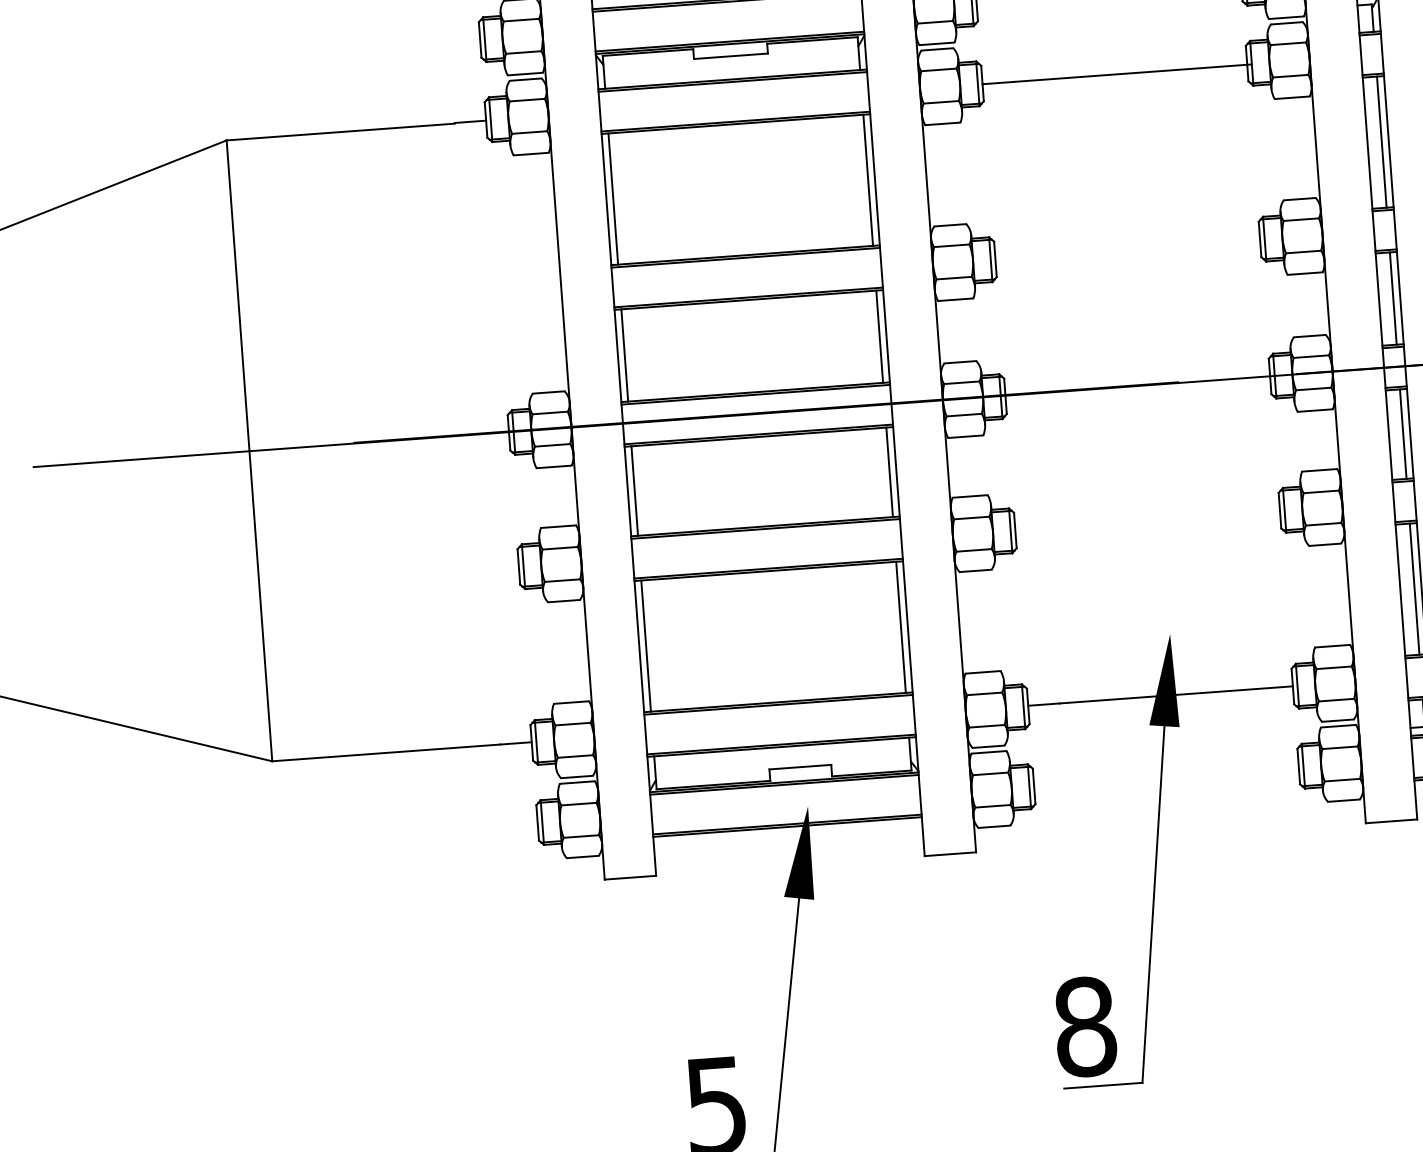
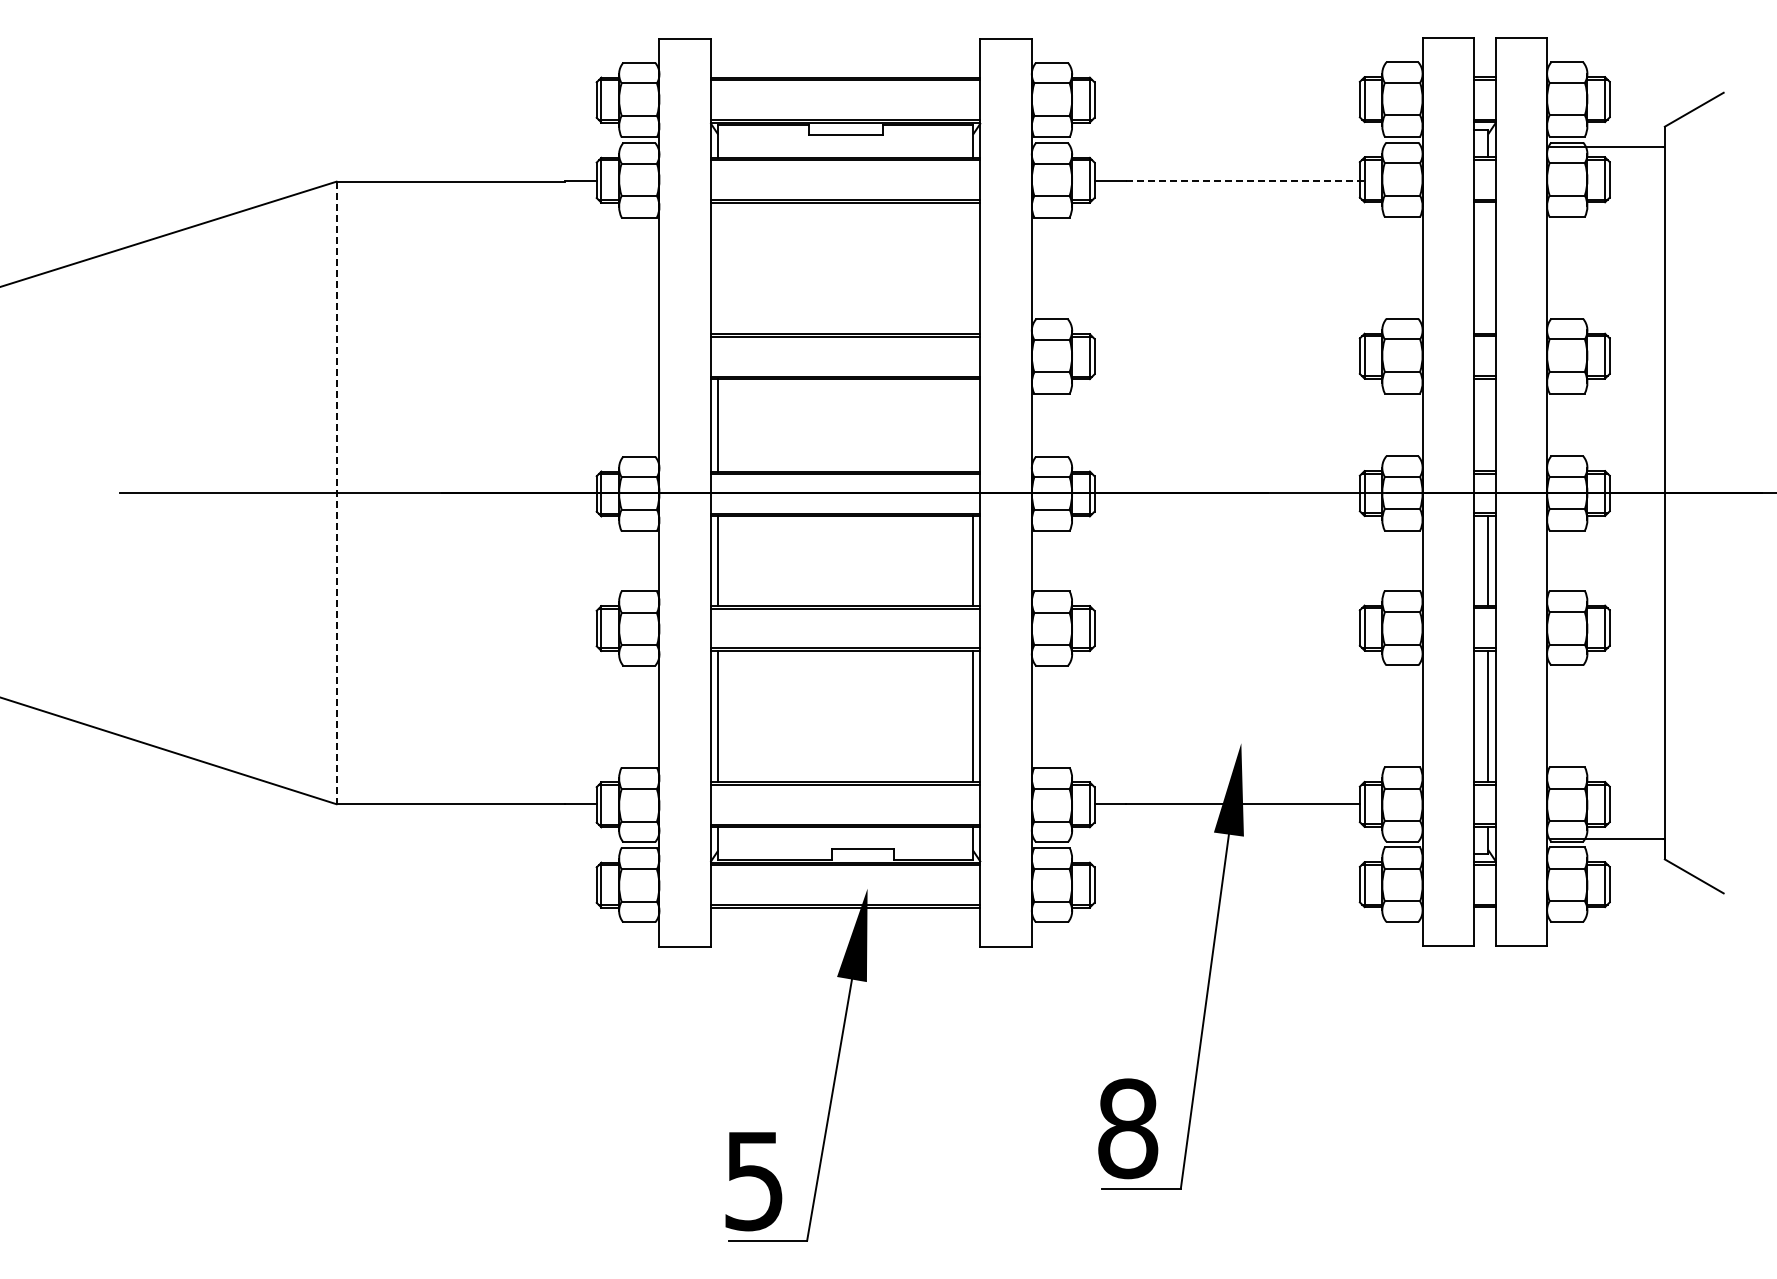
line: (1133, 72) -> (1245, 180), solid -> dashed
line: (1381, 141) -> (1488, 267), removed
line: (868, 180) -> (973, 268), removed
line: (612, 199) -> (717, 268), removed
line: (1393, 298) -> (1488, 424), removed
line: (879, 336) -> (973, 425), removed
line: (249, 451) -> (336, 493), solid -> dashed

